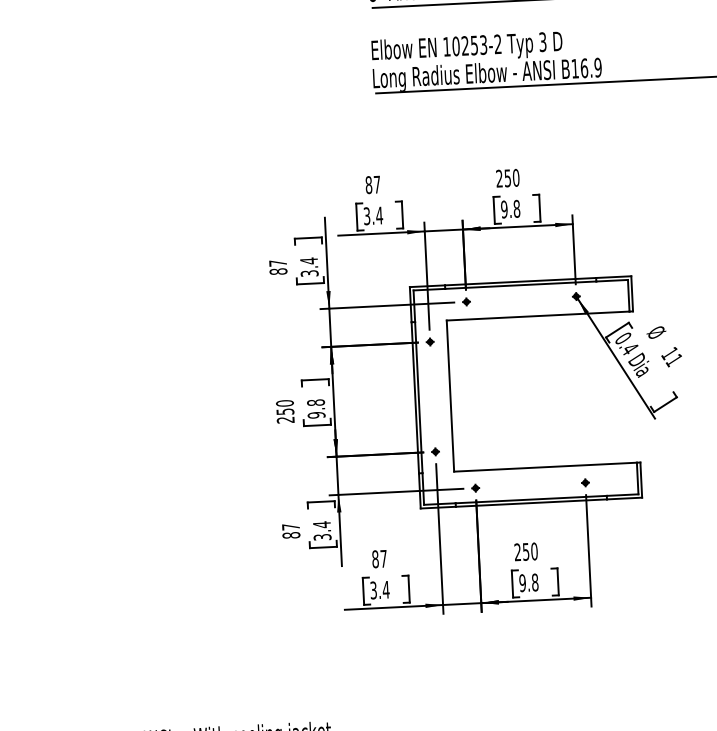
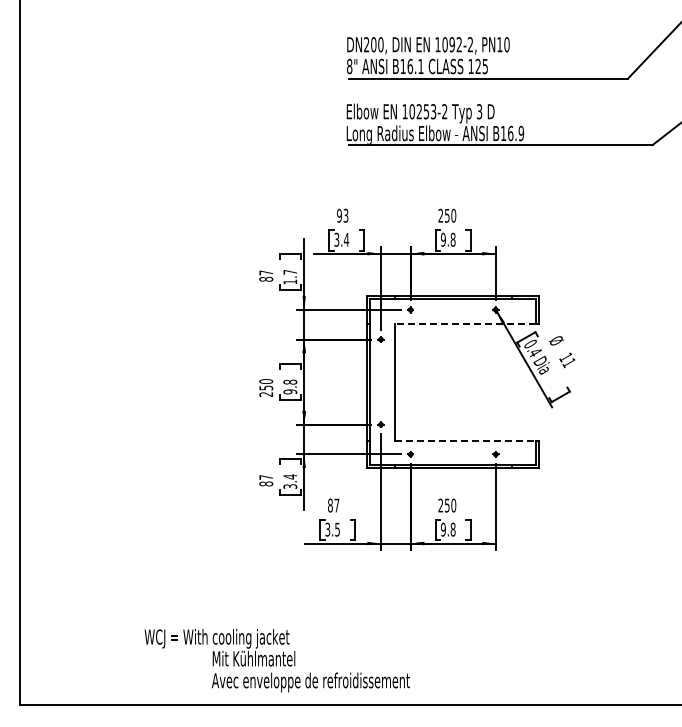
text: (372, 184) -> (342, 215), 87 -> 93
text: (309, 266) -> (290, 276), 3.4 -> 1.7
line: (538, 316) -> (465, 323), solid -> dashed
line: (545, 466) -> (465, 440), solid -> dashed
text: (386, 589) -> (337, 529), 3.4 -> 3.5

